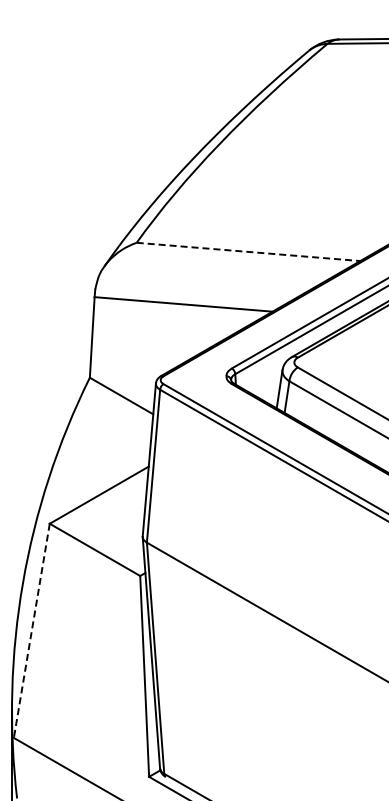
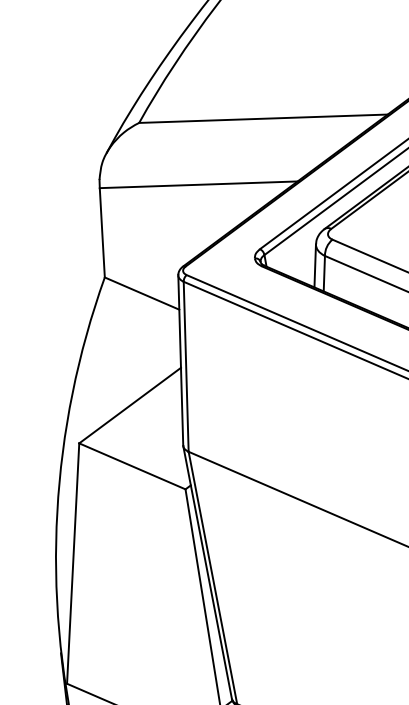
line: (249, 251) -> (264, 118), dashed -> solid
line: (31, 630) -> (72, 563), dashed -> solid

